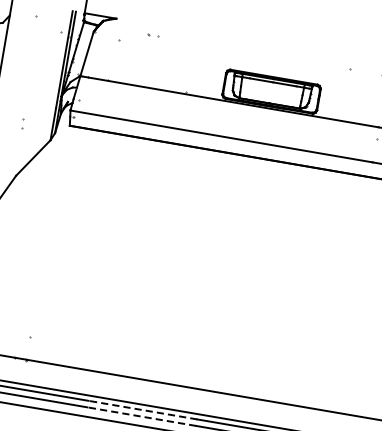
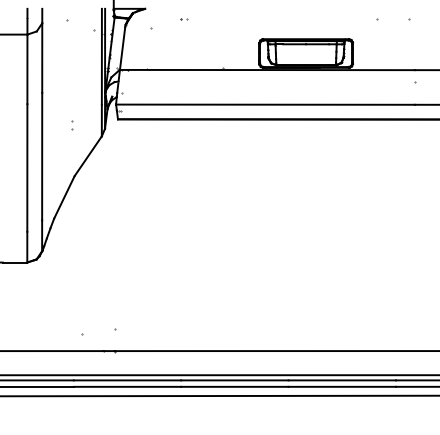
part: (154, 36) -> (184, 19), size x0.62
line: (142, 410) -> (234, 380), dashed -> solid
line: (141, 416) -> (234, 386), dashed -> solid

